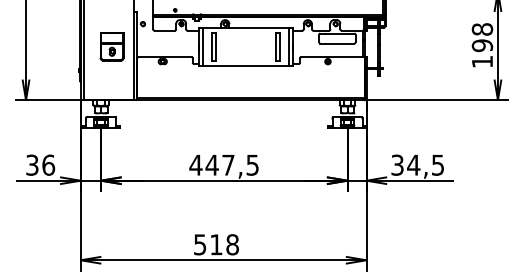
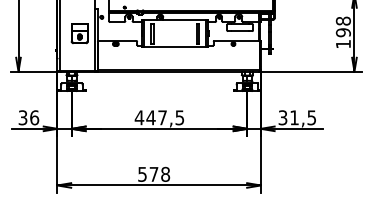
text: (413, 165) -> (294, 118), 34,5 -> 31,5
text: (216, 244) -> (154, 174), 518 -> 578

